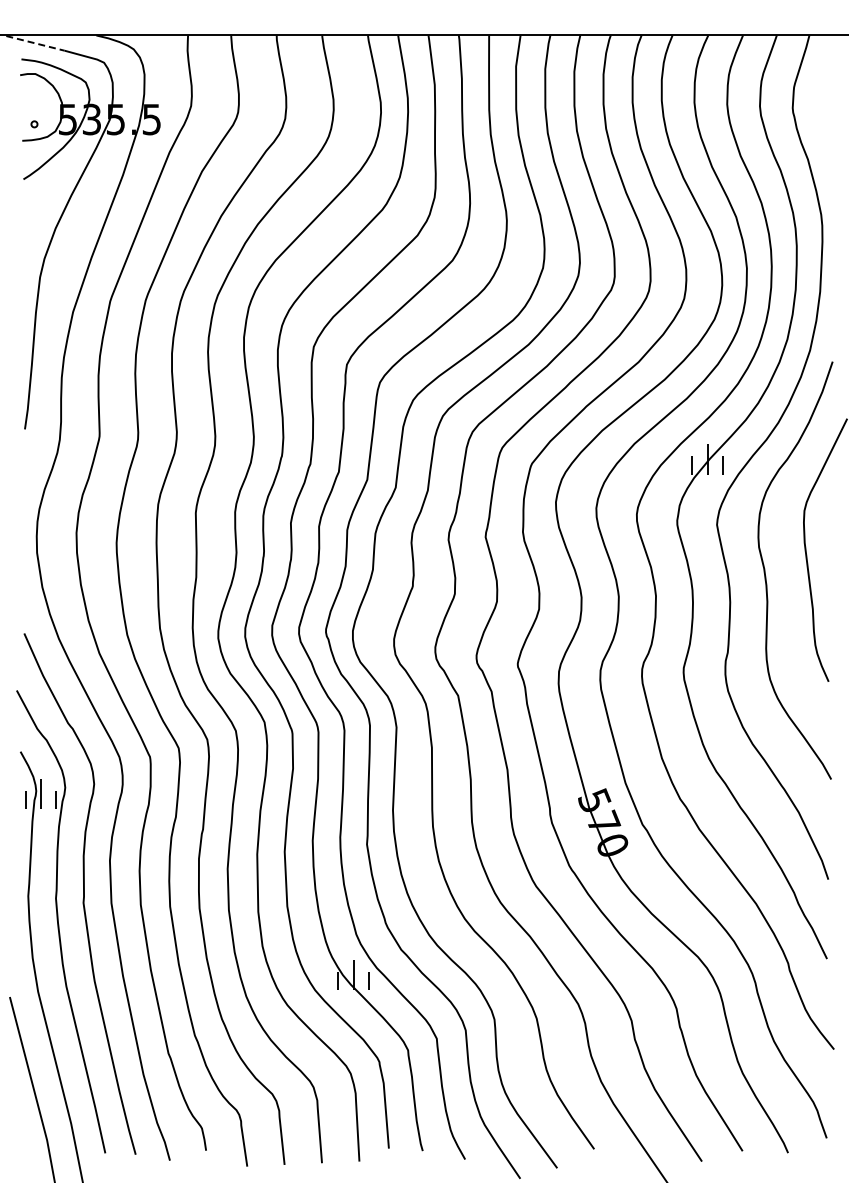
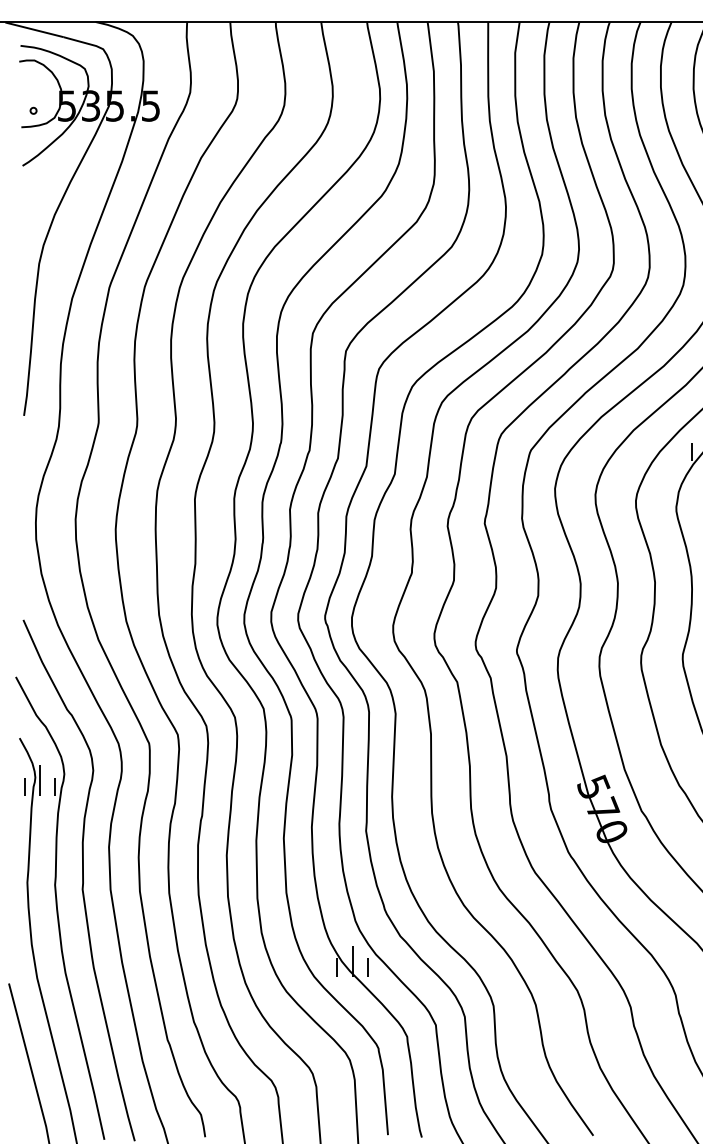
line: (35, 43) -> (34, 29), dashed -> solid

